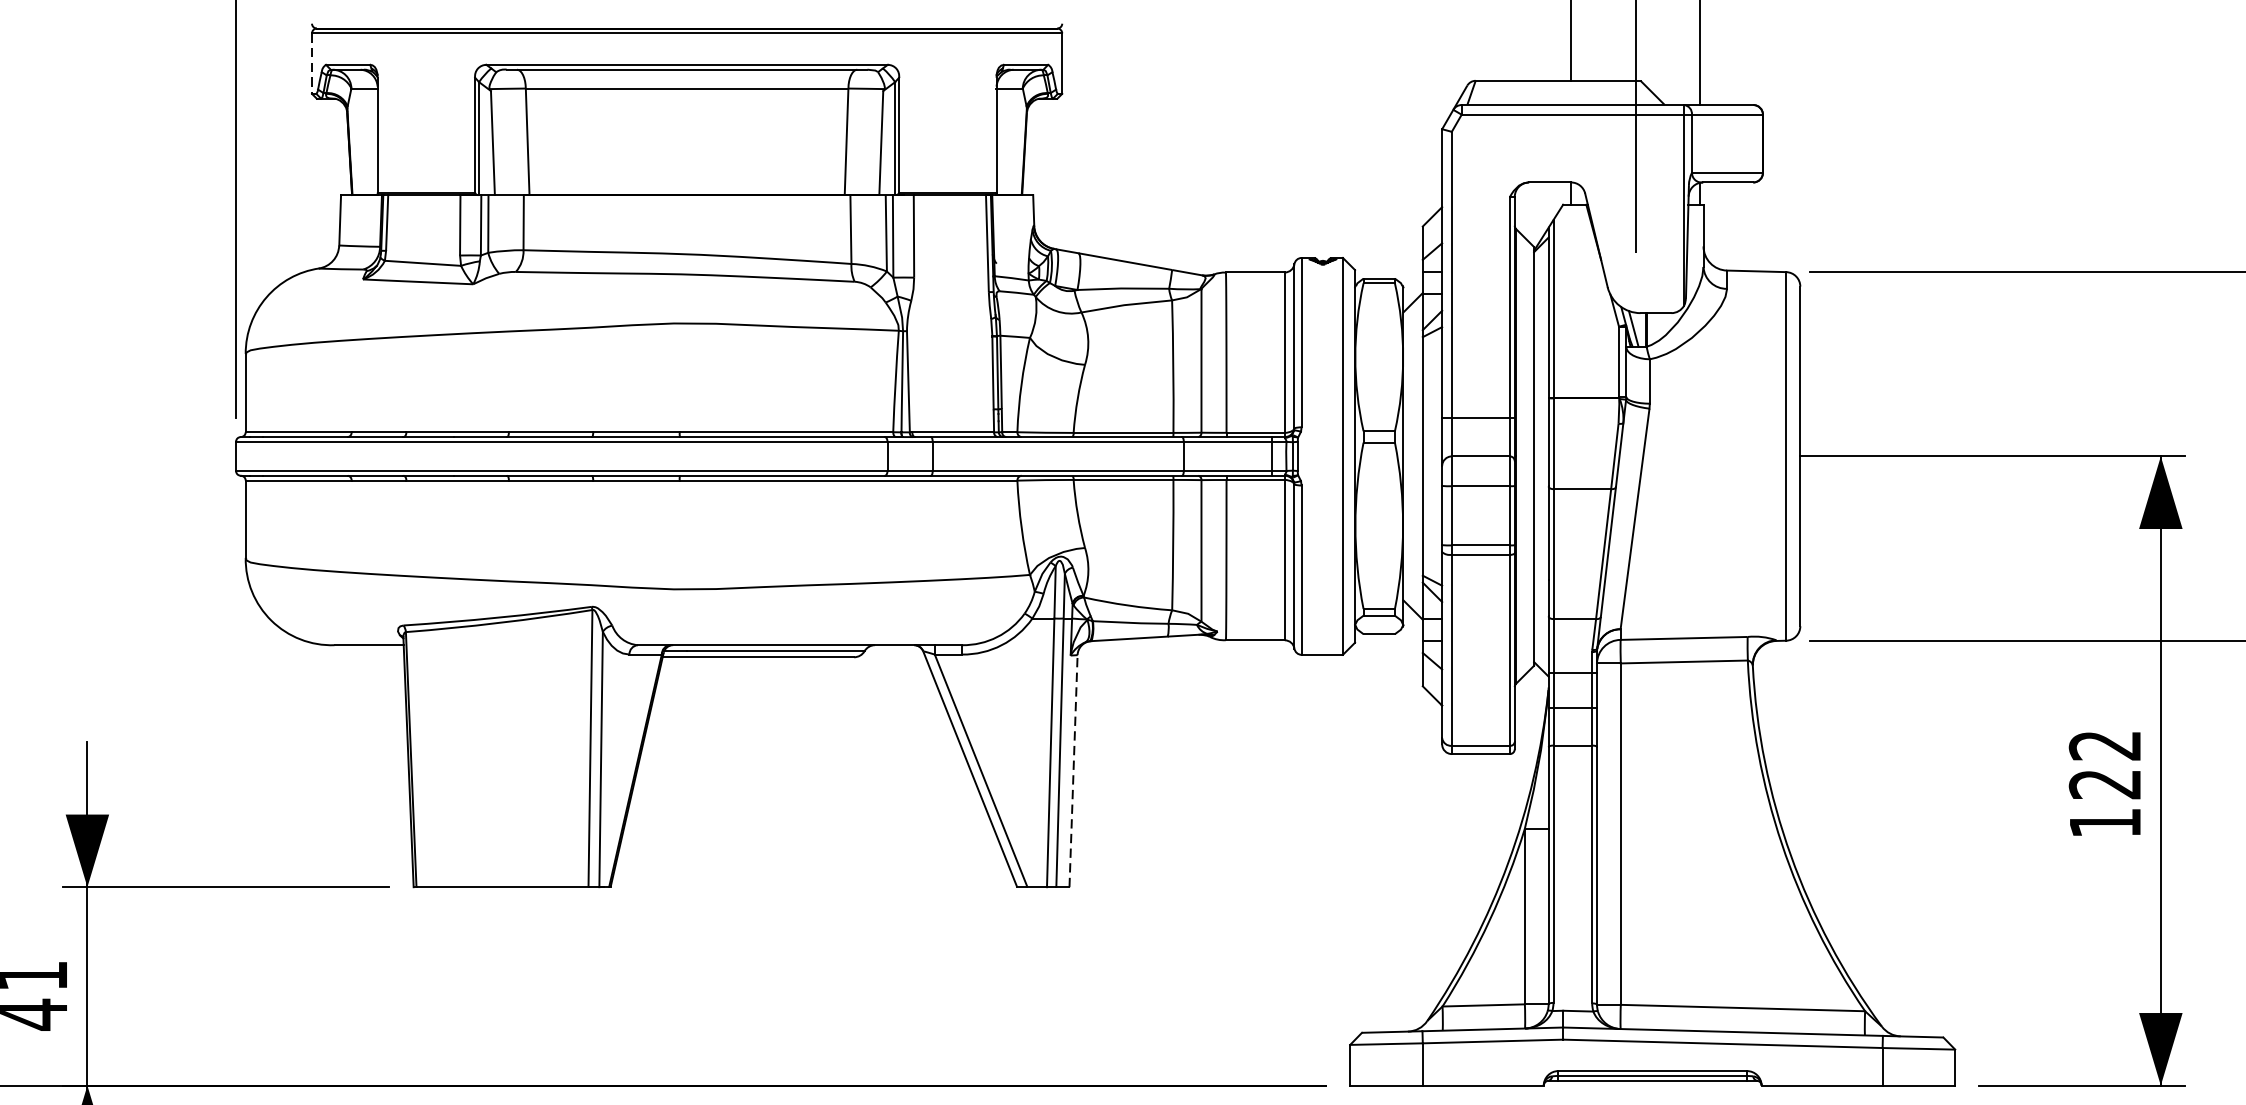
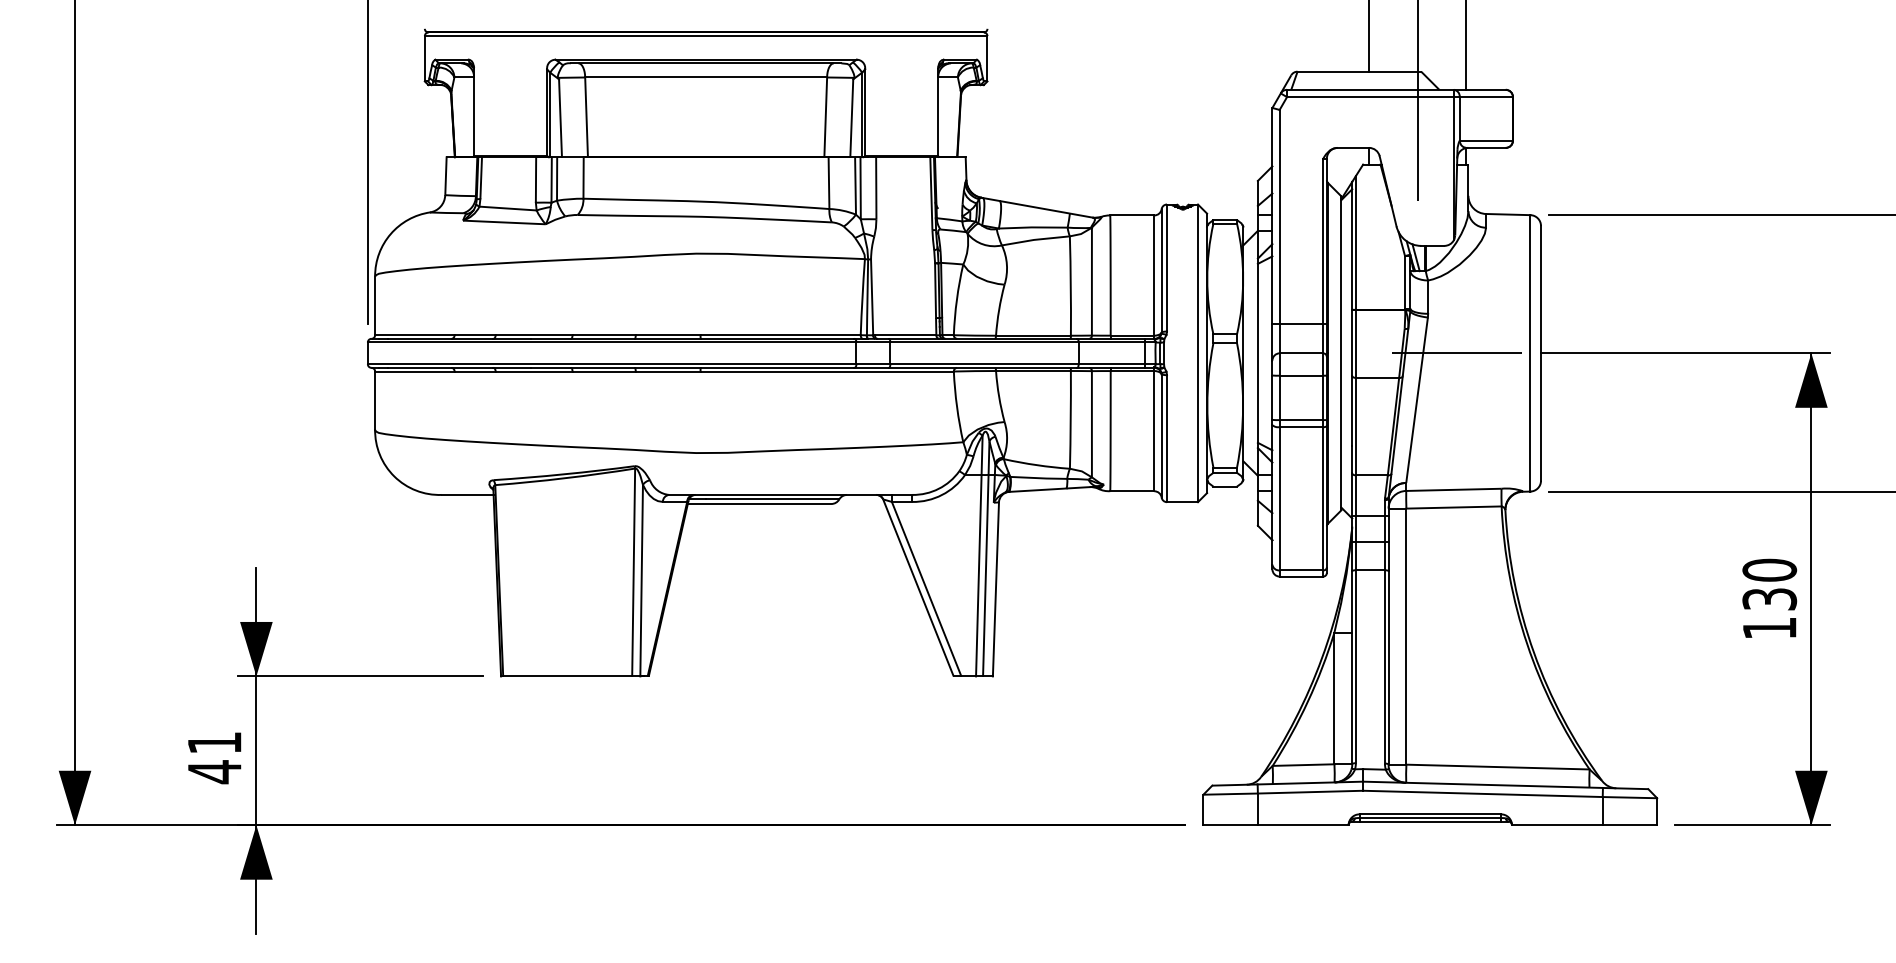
line: (311, 63) -> (424, 58), dashed -> solid
line: (1687, 456) -> (1456, 353), added
text: (2104, 764) -> (1769, 584), 122 -> 130
line: (1072, 769) -> (995, 588), dashed -> solid

